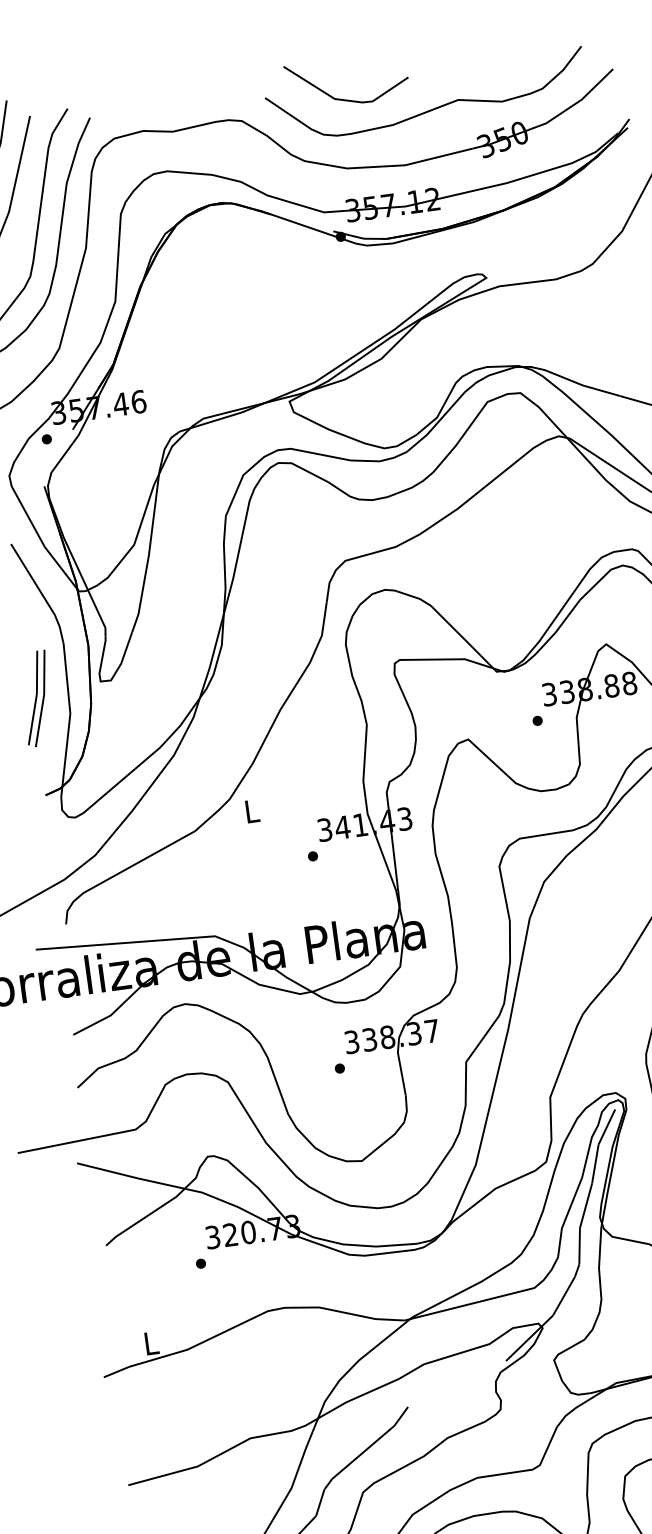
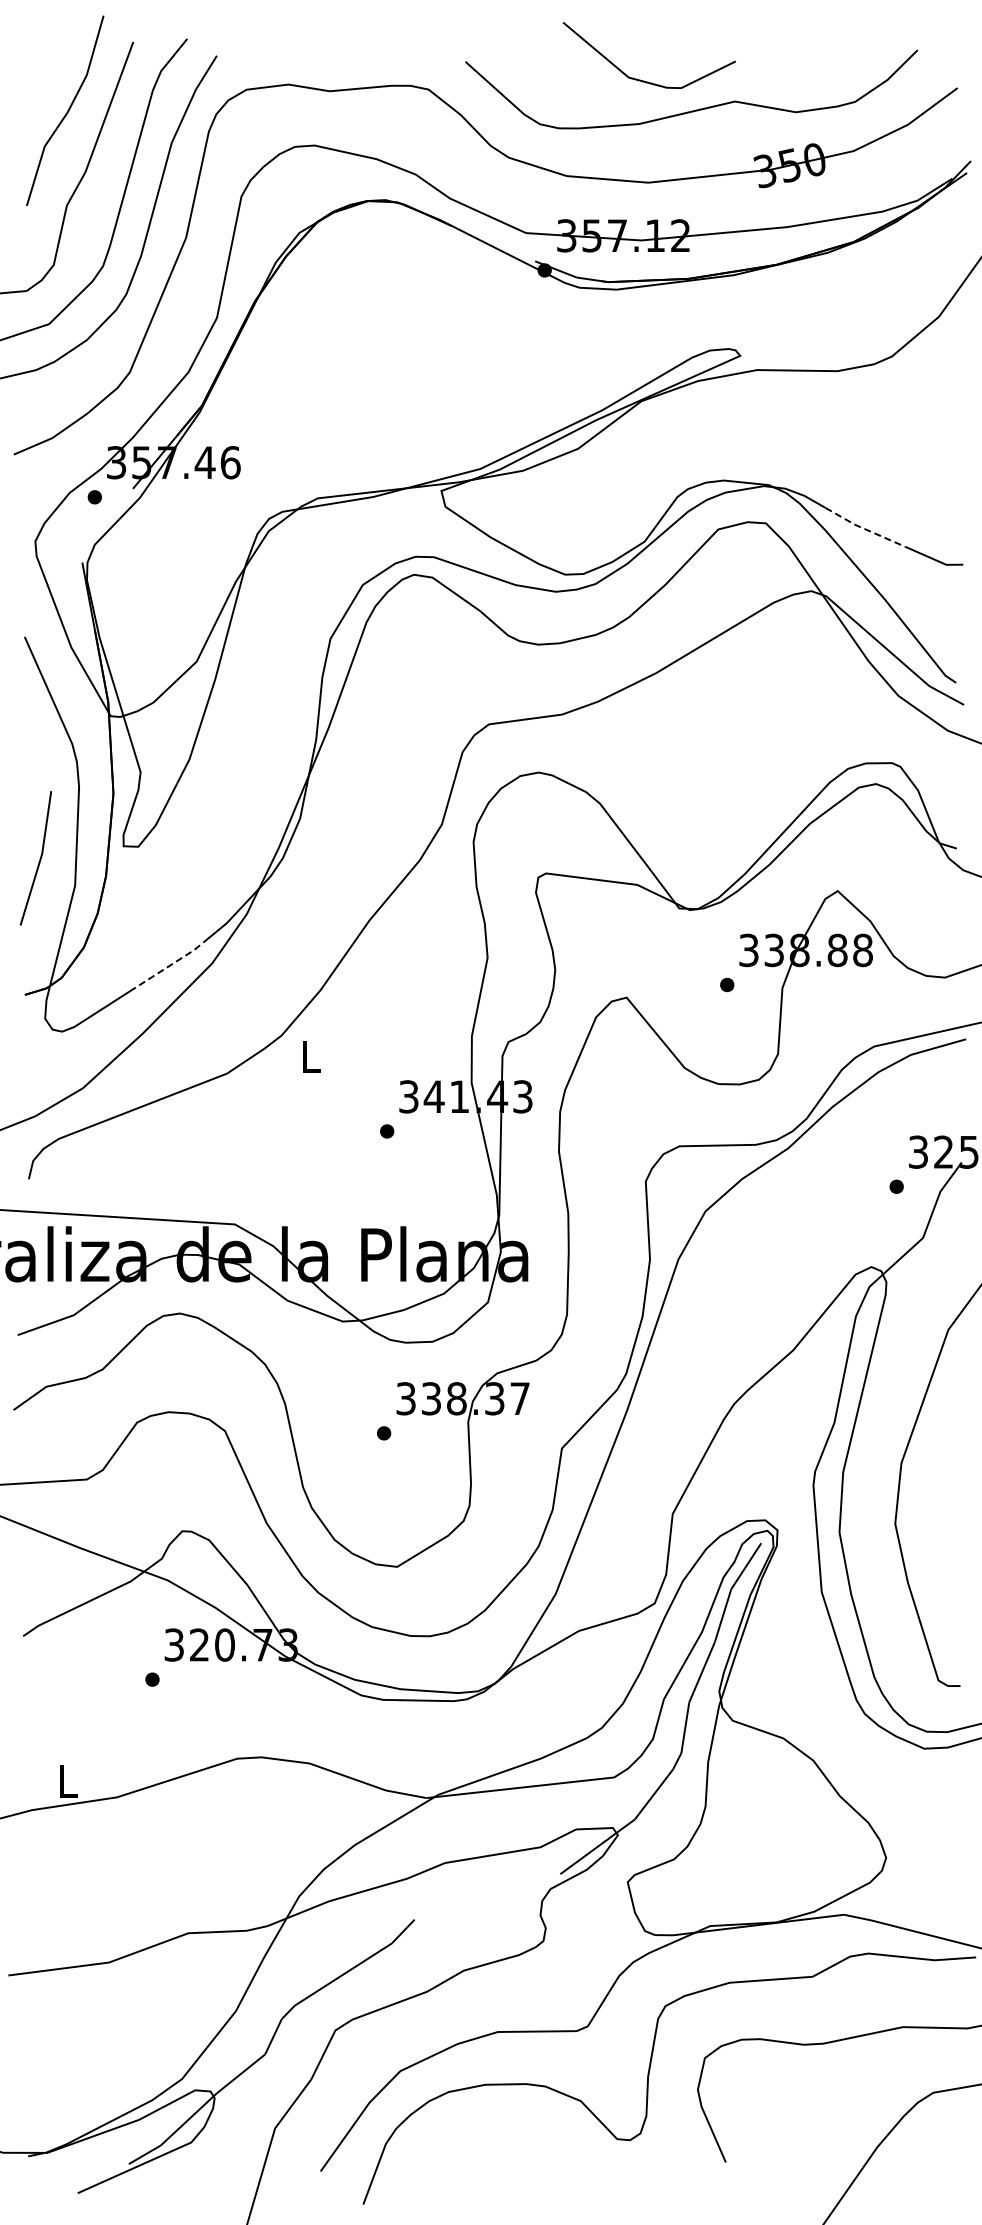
line: (343, 99) -> (640, 79), moved
line: (590, 387) -> (864, 528), solid -> dashed
line: (35, 697) -> (29, 856), removed
line: (143, 761) -> (168, 966), solid -> dashed

